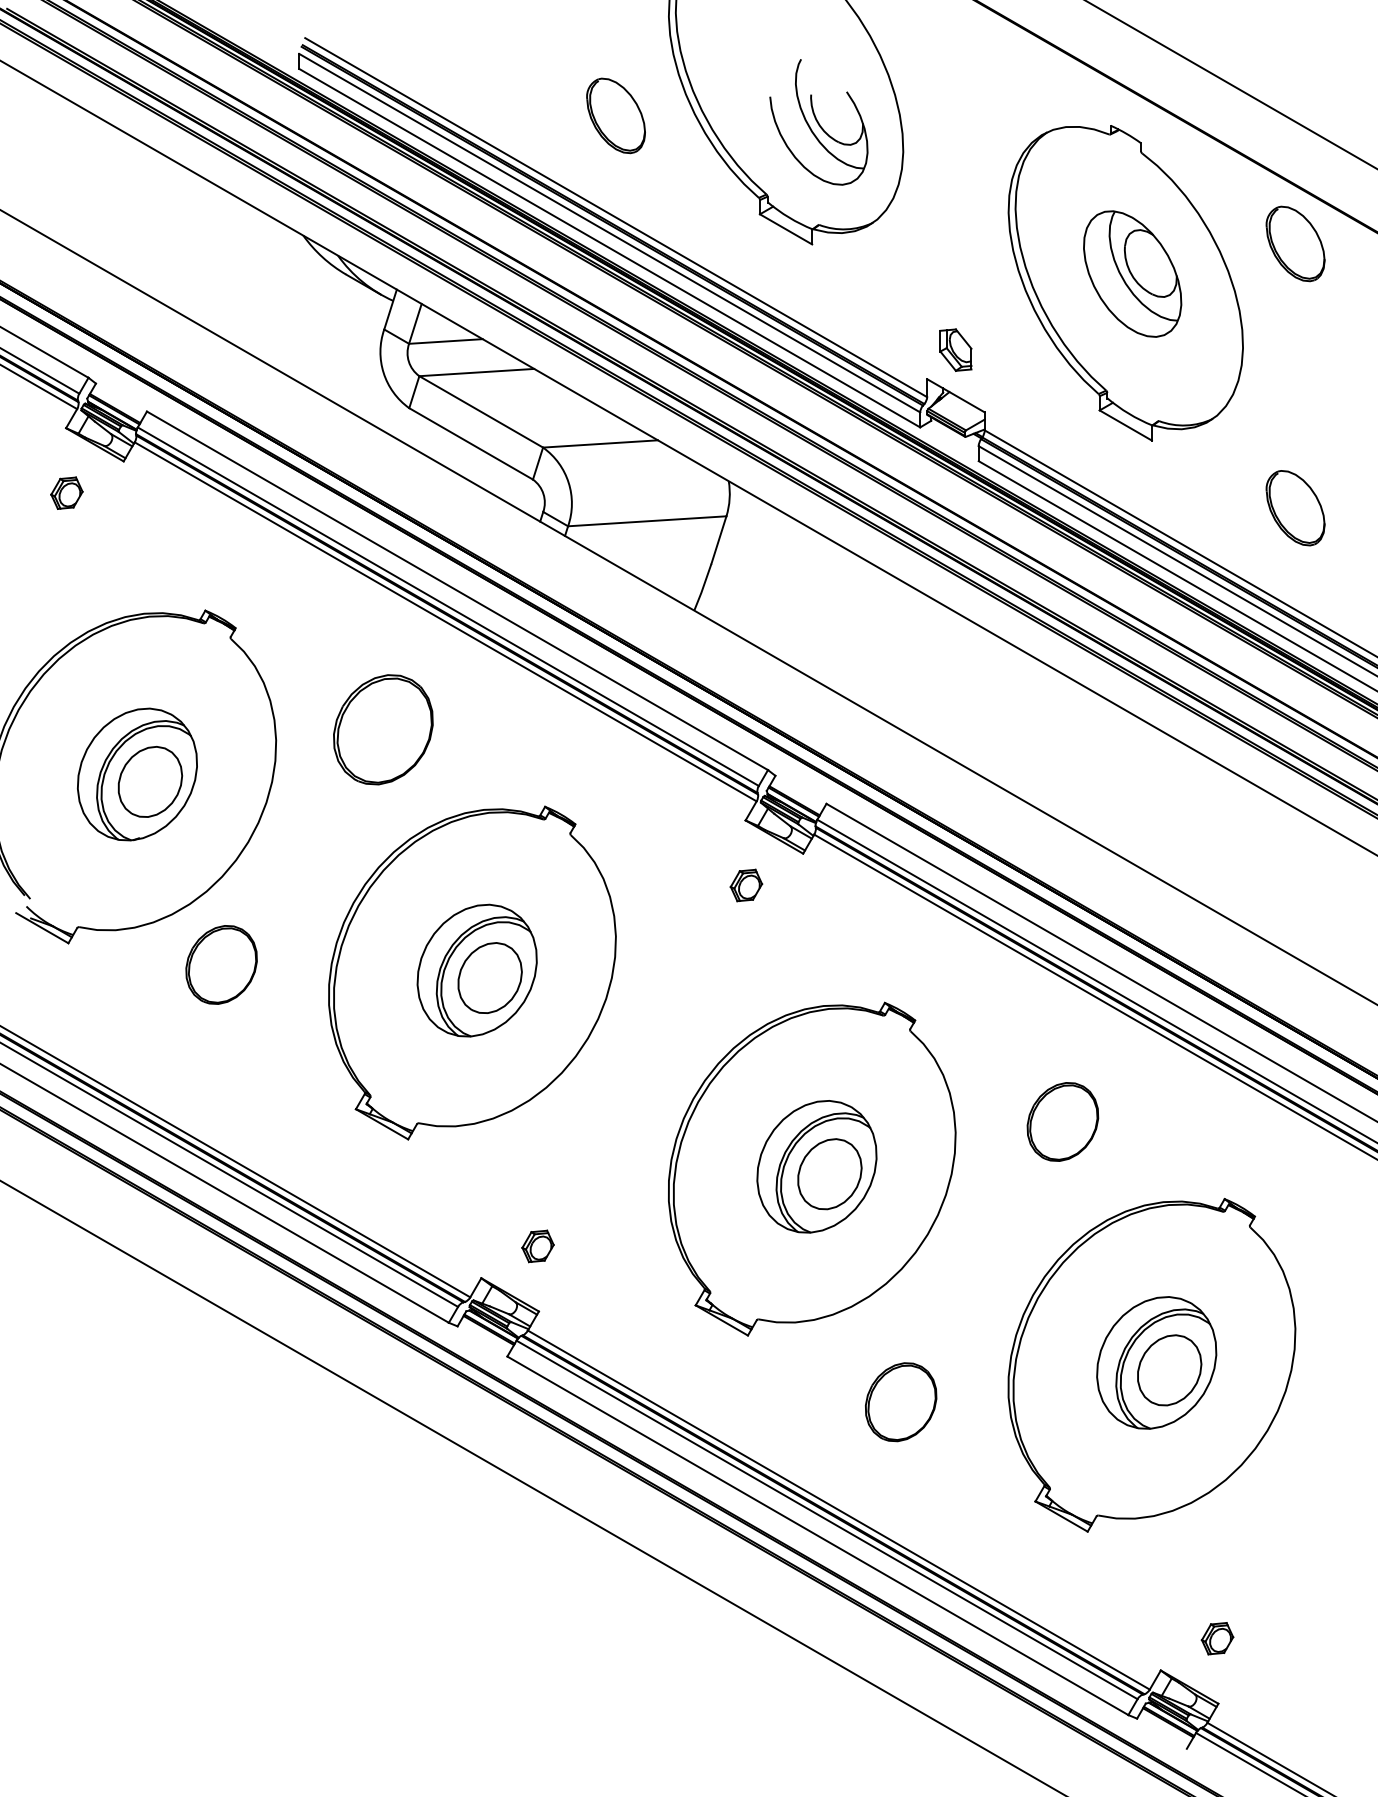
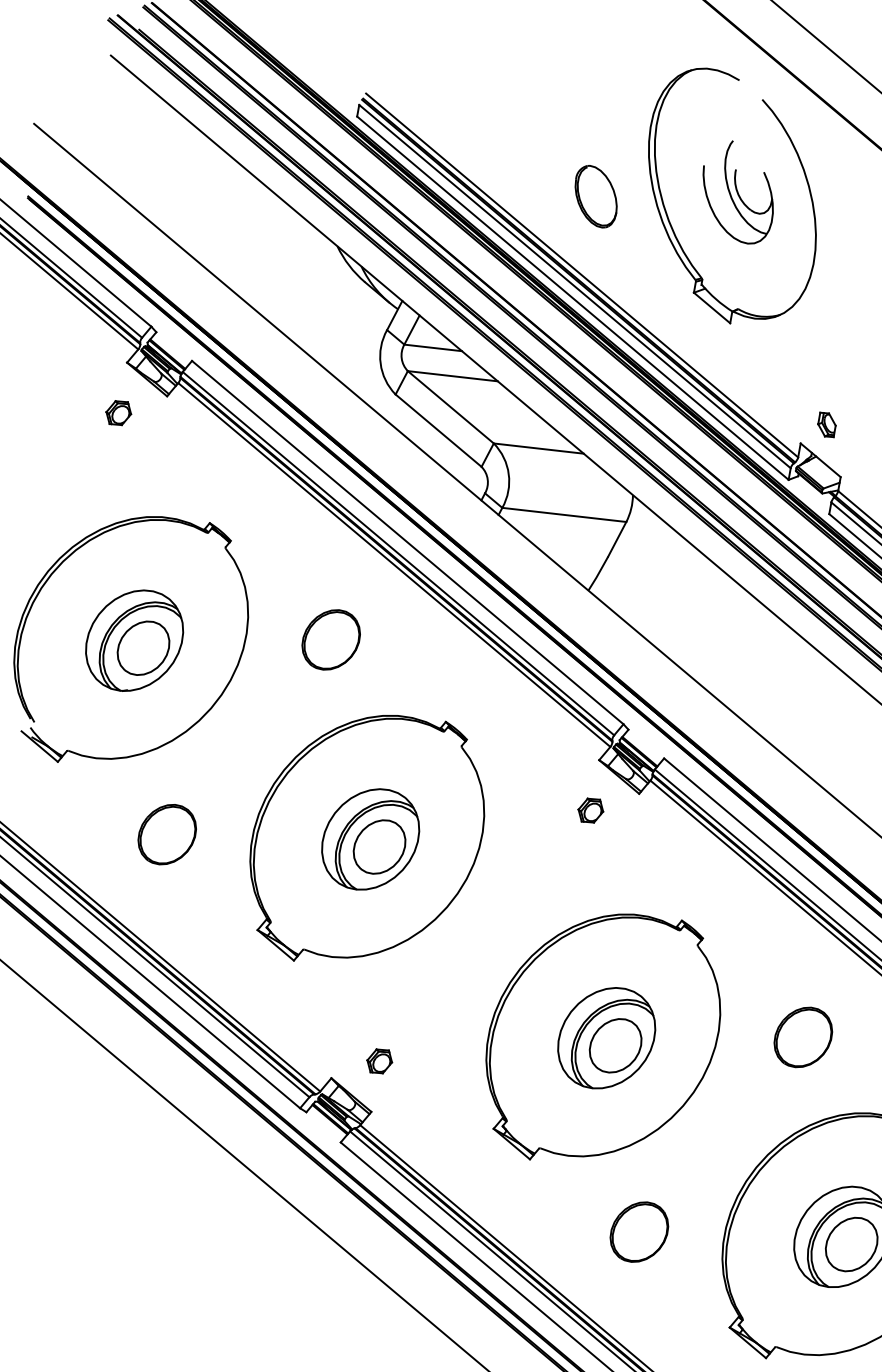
part: (818, 122) -> (737, 192), moved
part: (955, 349) -> (826, 424), size x0.71
part: (383, 729) -> (331, 639), size x0.71
part: (221, 964) -> (167, 834), moved

